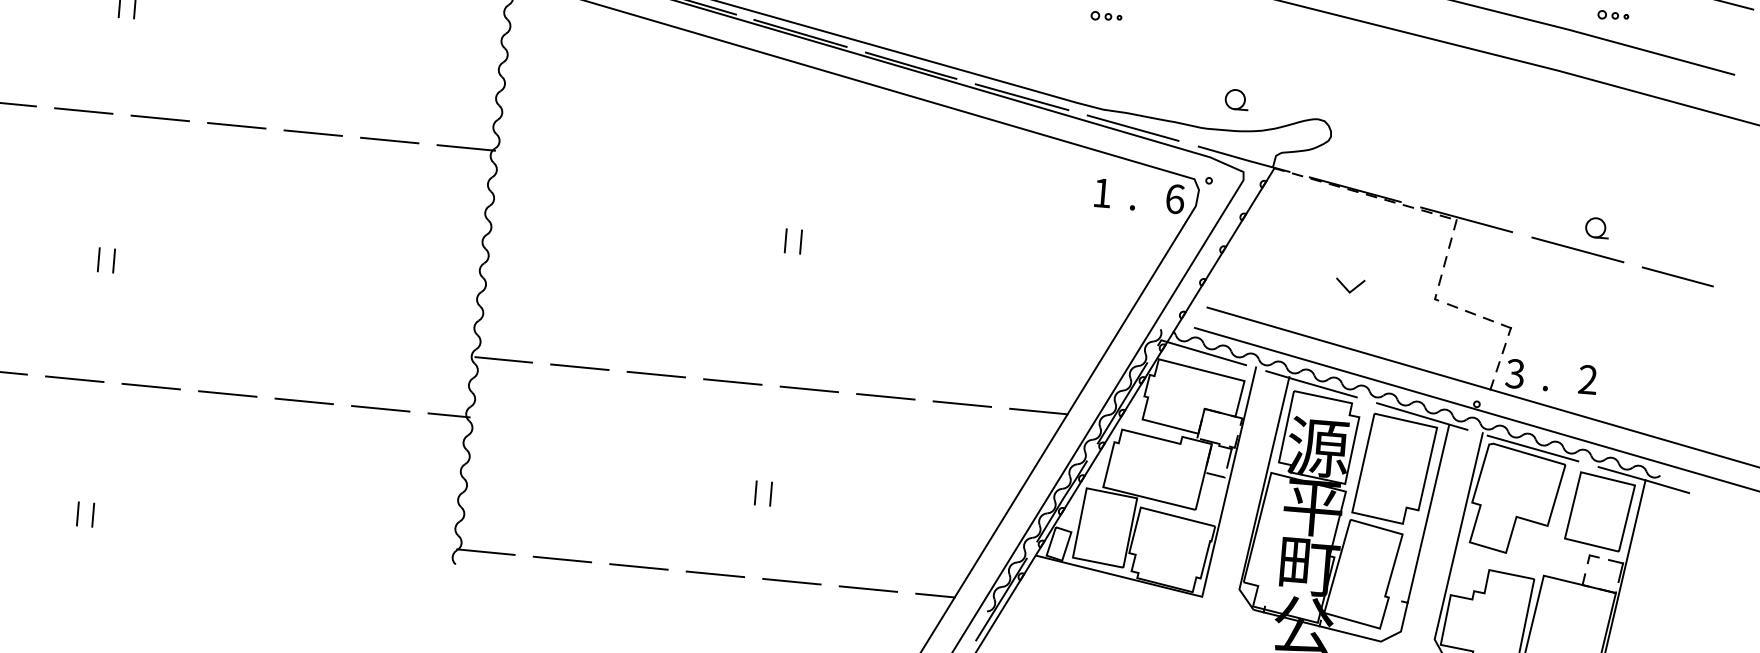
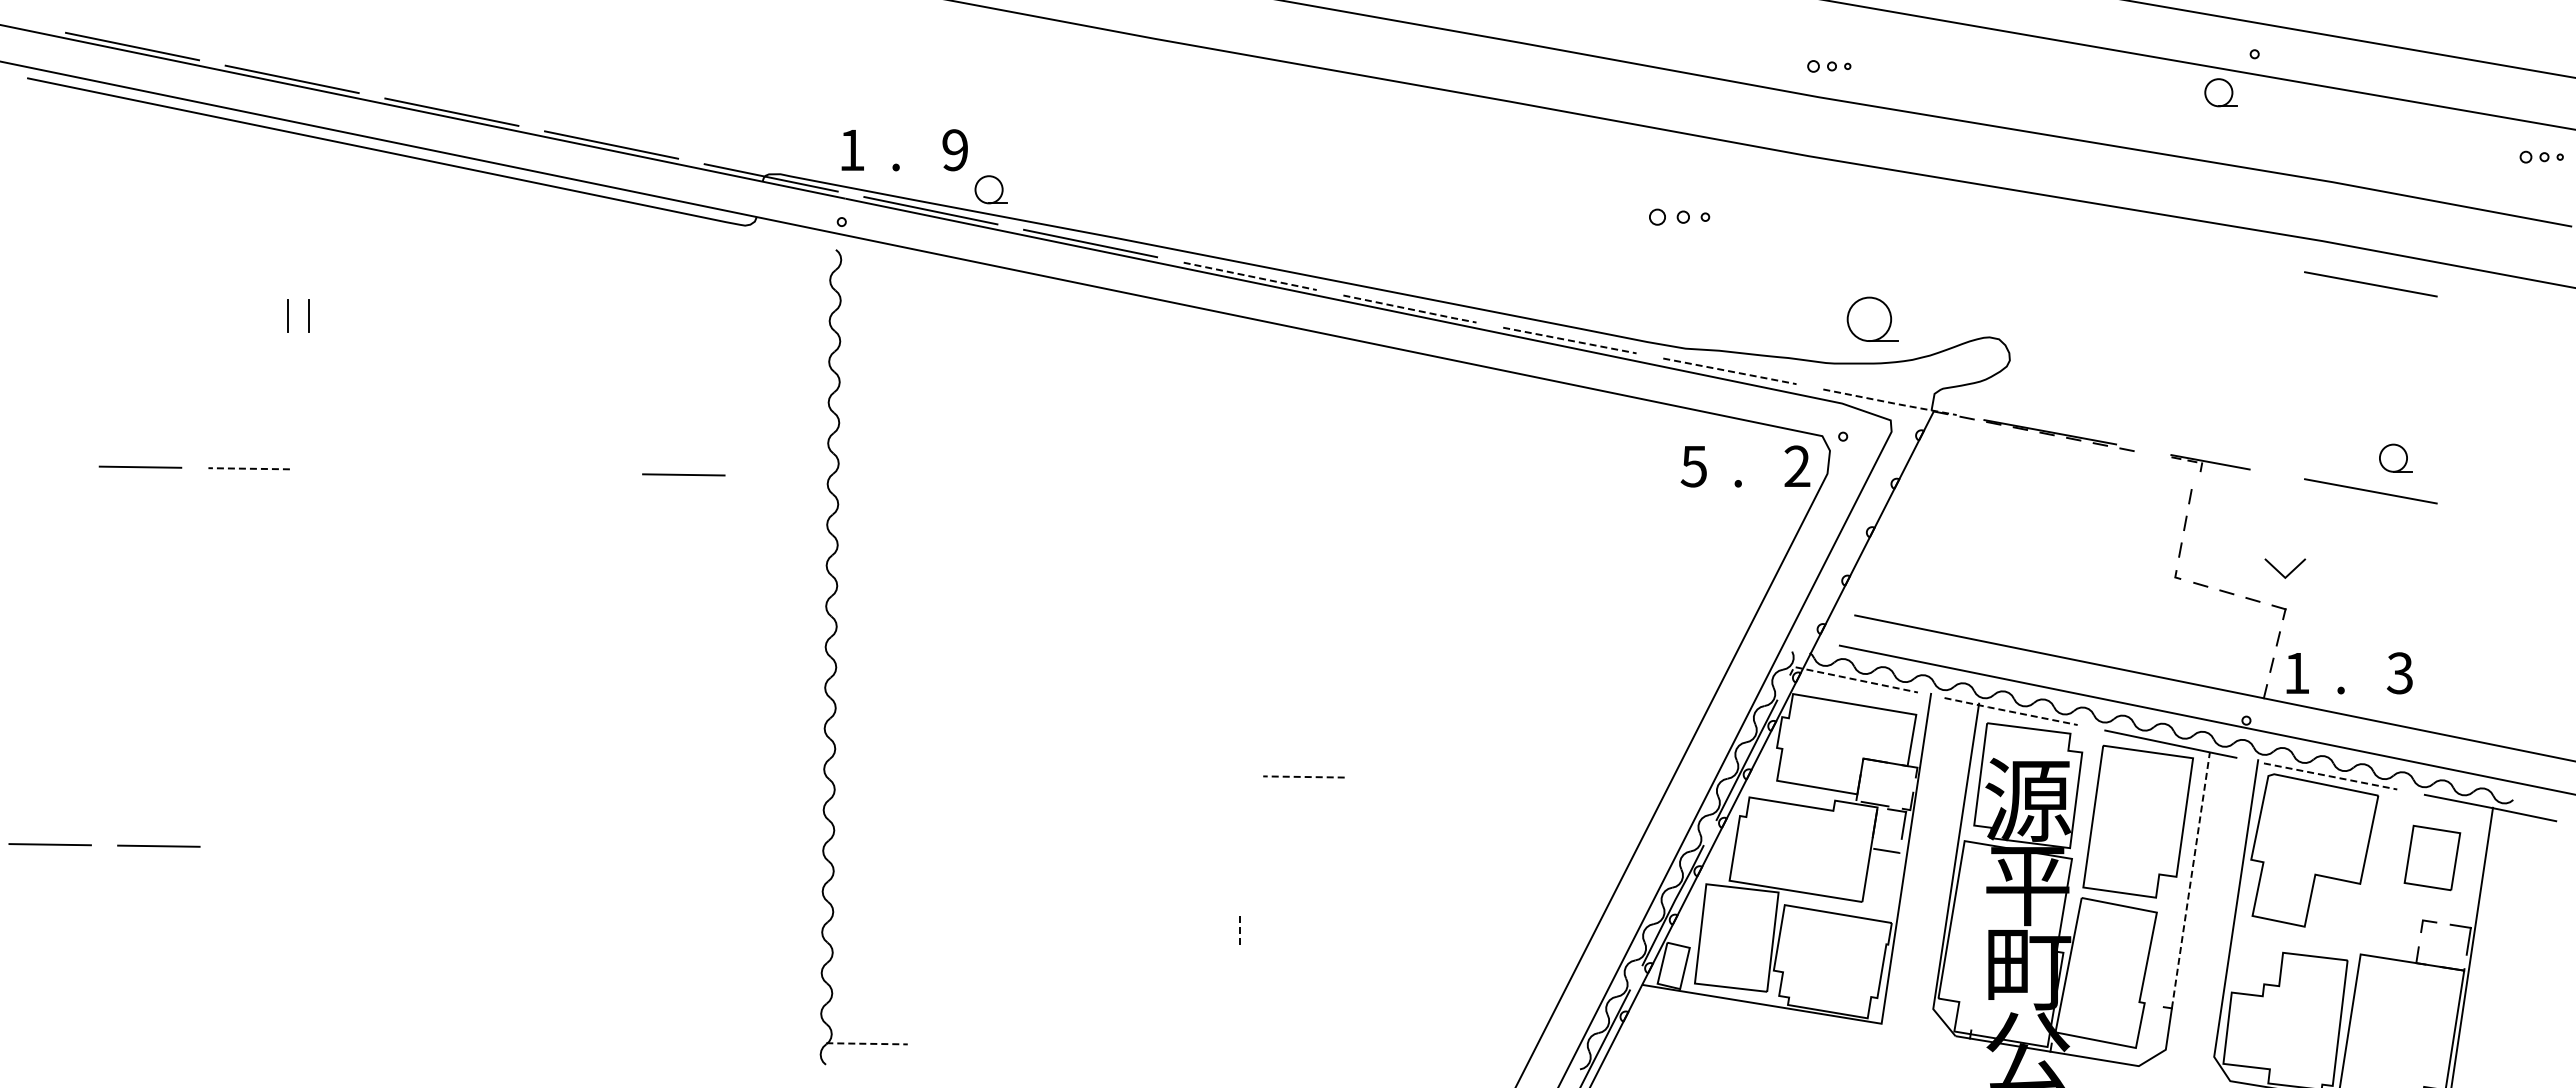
part: (1613, 15) -> (2541, 156), moved
part: (1106, 16) -> (1679, 217), size x1.4
line: (800, 33) -> (1250, 276), solid -> dashed
line: (911, 66) -> (1410, 309), solid -> dashed
line: (1021, 97) -> (1569, 340), solid -> dashed
part: (1236, 99) -> (1872, 318), size x1.6
line: (1589, 104) -> (2370, 284), added
line: (84, 110) -> (249, 468), solid -> dashed
line: (160, 117) -> (357, 469), removed
line: (236, 125) -> (466, 471), removed
line: (1133, 128) -> (1730, 371), solid -> dashed
line: (312, 132) -> (574, 472), removed
line: (466, 147) -> (792, 476), removed
line: (1245, 160) -> (1891, 403), solid -> dashed
text: (1101, 193) -> (1693, 466), 1 -> 5
text: (1175, 199) -> (1797, 466), 6 -> 2
part: (1466, 220) -> (2210, 462), size x0.6
line: (785, 240) -> (1253, 570), removed
line: (801, 242) -> (1275, 570), removed
line: (98, 259) -> (287, 676), removed
line: (114, 260) -> (309, 676), removed
line: (1677, 276) -> (2514, 517), removed
line: (1353, 289) -> (2289, 572), moved
line: (1200, 351) -> (1850, 678), solid -> dashed
line: (503, 359) -> (869, 770), removed
line: (579, 366) -> (977, 771), removed
text: (1514, 373) -> (2296, 673), 3 -> 1
line: (656, 374) -> (1086, 773), removed
line: (74, 379) -> (267, 847), removed
text: (1587, 379) -> (2399, 673), 2 -> 3
line: (732, 382) -> (1194, 775), removed
line: (1311, 384) -> (2010, 711), solid -> dashed
line: (150, 386) -> (375, 848), removed
line: (809, 389) -> (1303, 776), solid -> dashed
line: (227, 393) -> (484, 850), removed
line: (885, 396) -> (1412, 778), removed
line: (304, 400) -> (593, 851), removed
line: (961, 403) -> (1520, 779), removed
line: (380, 408) -> (701, 853), removed
line: (1038, 411) -> (1629, 781), removed
line: (449, 414) -> (799, 854), removed
line: (1532, 448) -> (2330, 776), solid -> dashed
line: (755, 492) -> (1240, 928), solid -> dashed
line: (771, 493) -> (1262, 928), removed
part: (1600, 511) -> (2432, 857), size x0.6
line: (77, 513) -> (287, 1036), removed
line: (1428, 513) -> (2190, 880), solid -> dashed
line: (92, 515) -> (308, 1037), removed
line: (486, 551) -> (867, 1043), solid -> dashed
line: (562, 558) -> (975, 1044), removed
line: (638, 566) -> (1083, 1046), removed
line: (715, 574) -> (1192, 1048), removed
line: (791, 581) -> (1301, 1049), removed
line: (867, 589) -> (1409, 1051), removed
line: (935, 595) -> (1505, 1052), removed

